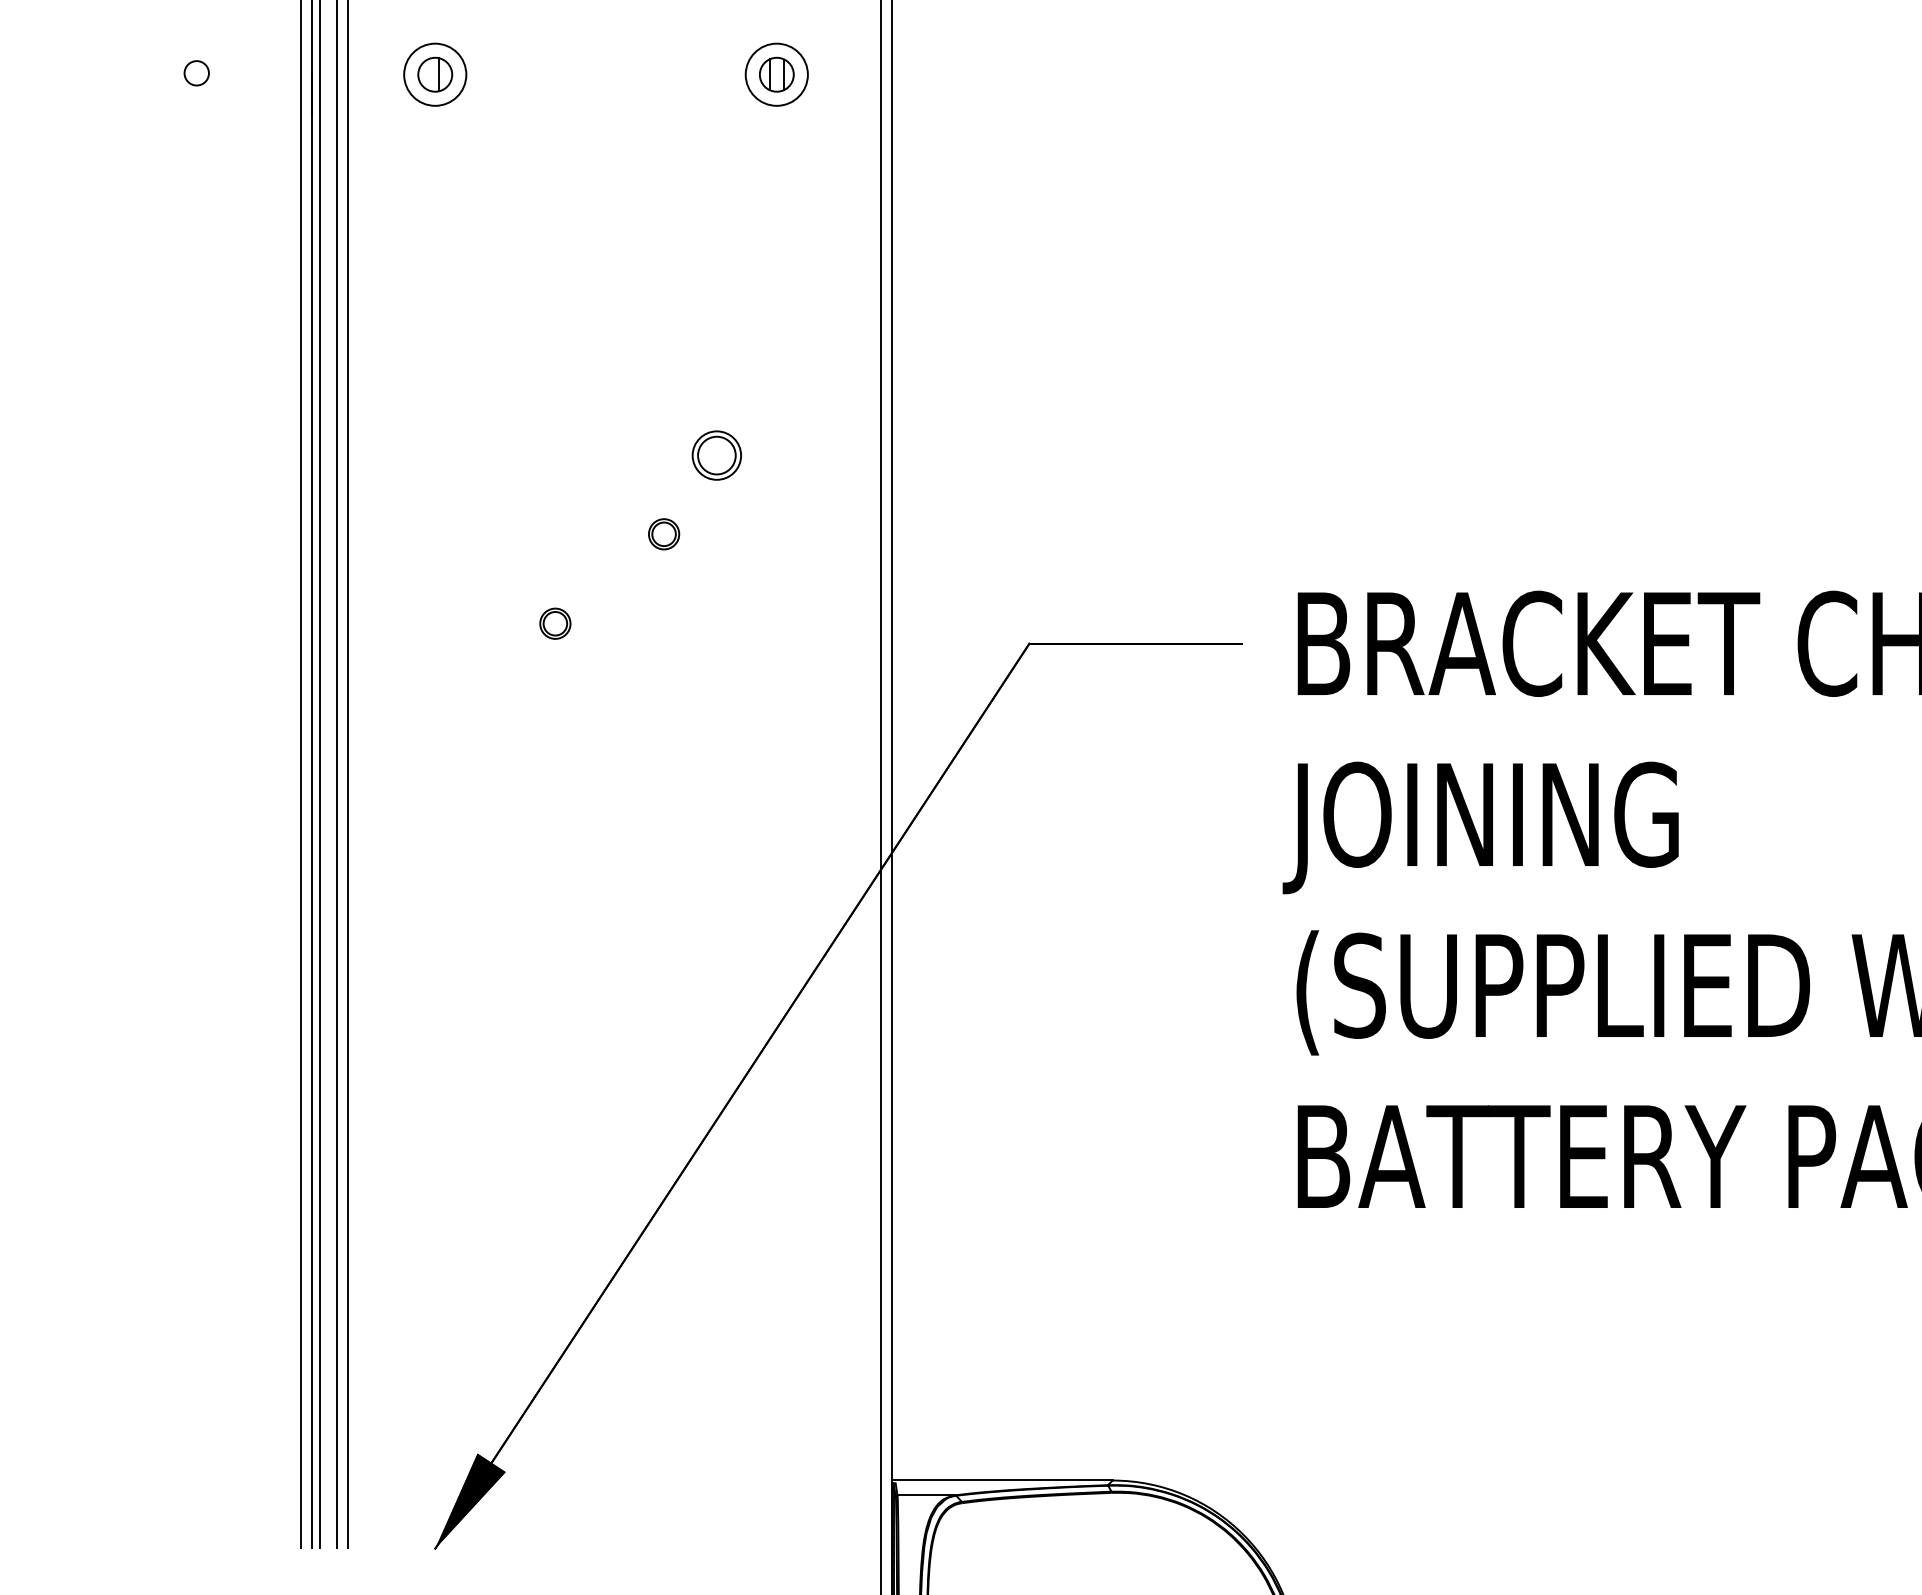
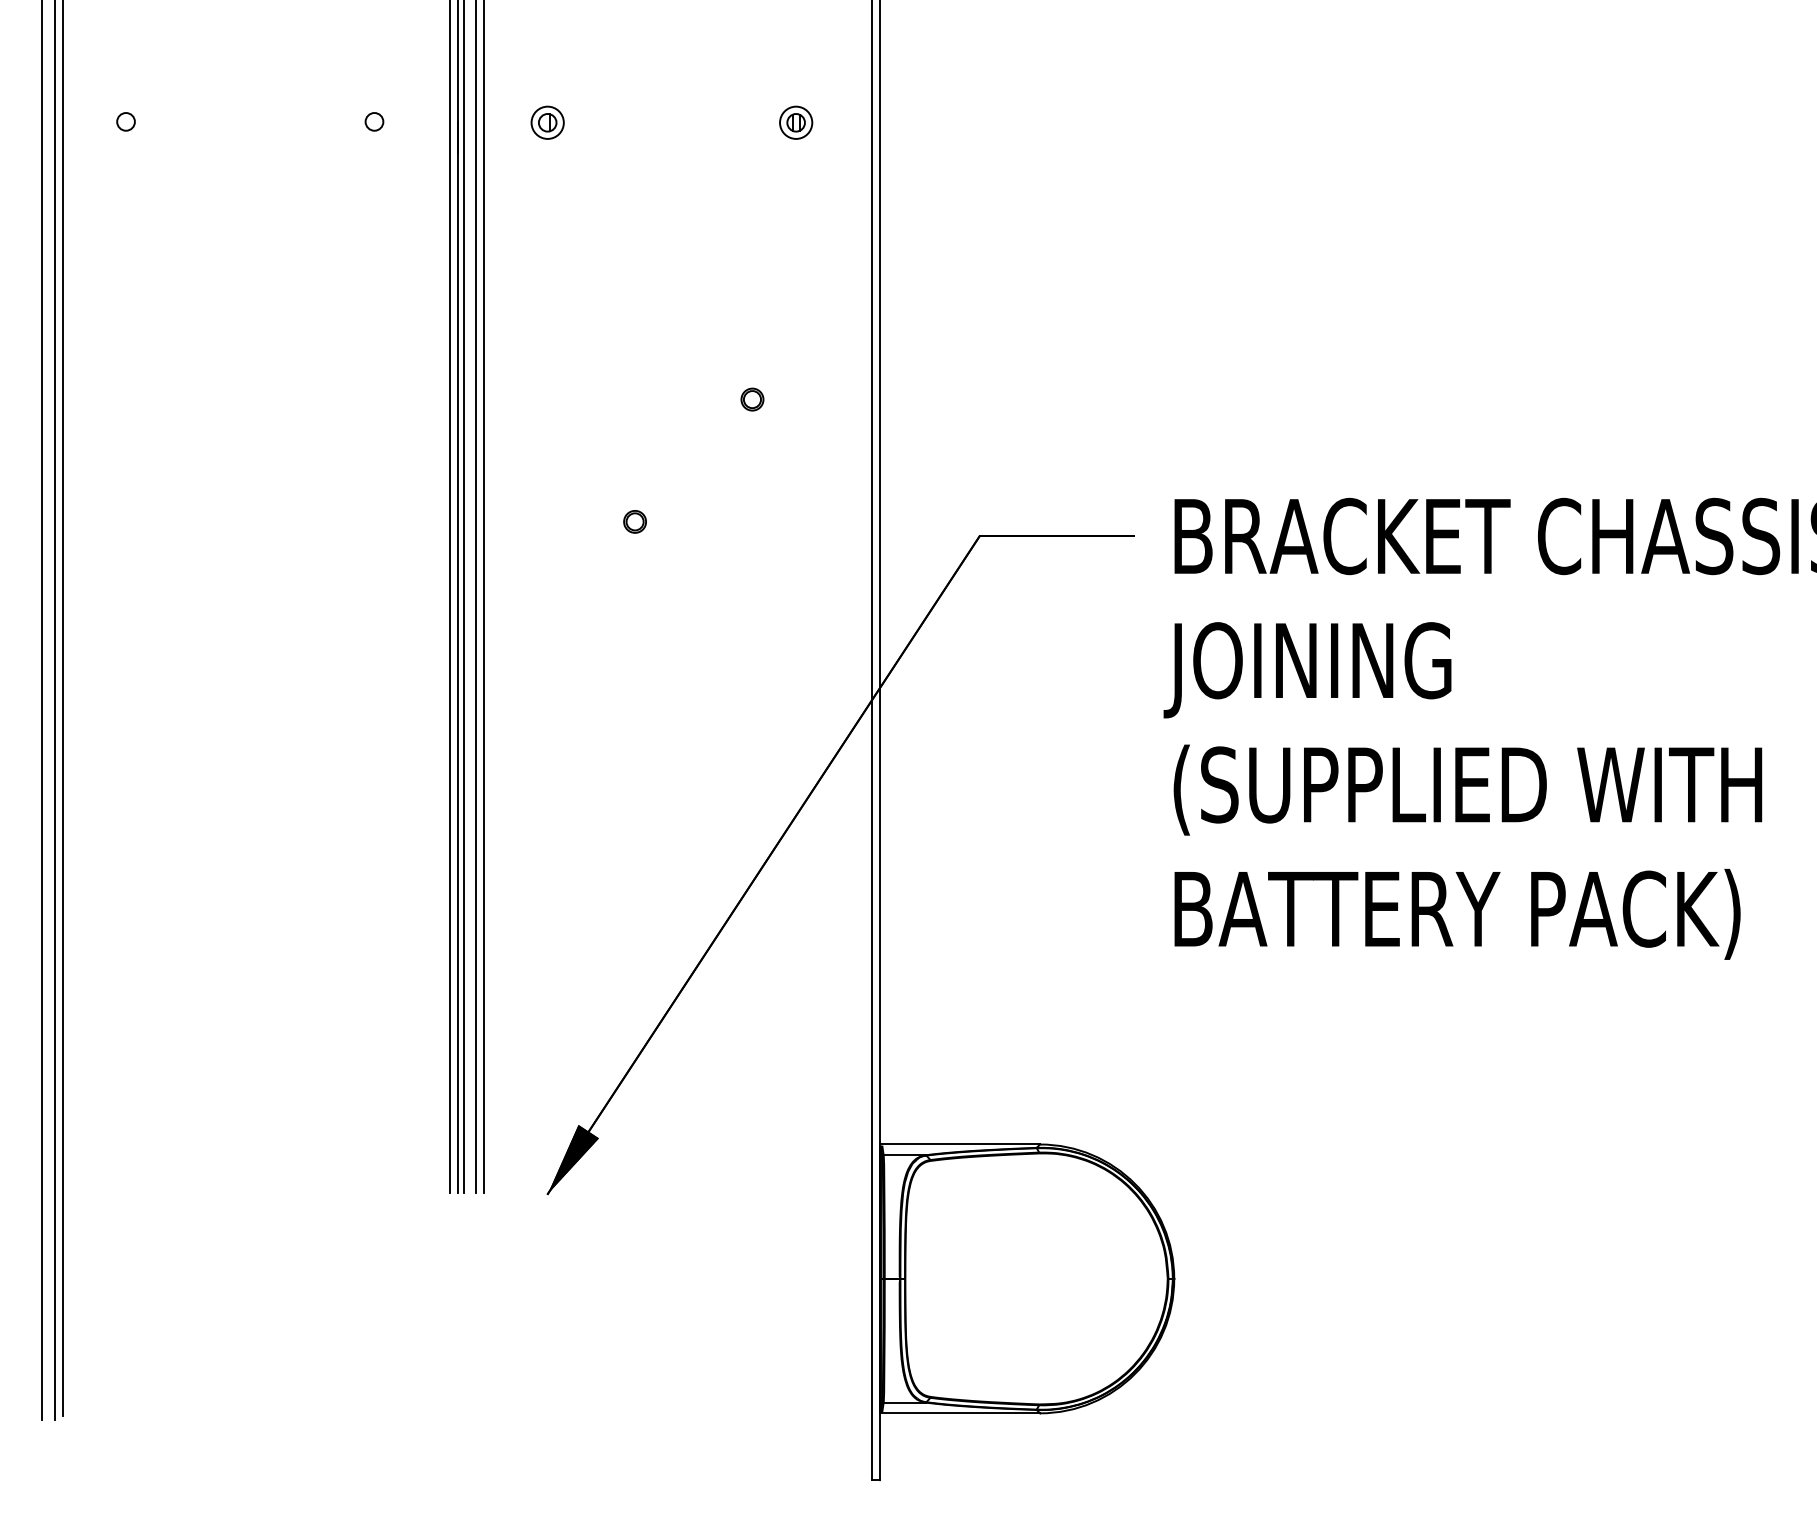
part: (434, 74) -> (547, 122), size x0.71
part: (777, 74) -> (796, 122), size x0.71
part: (716, 455) -> (752, 399), size x0.62
part: (663, 533) -> (713, 456), removed

